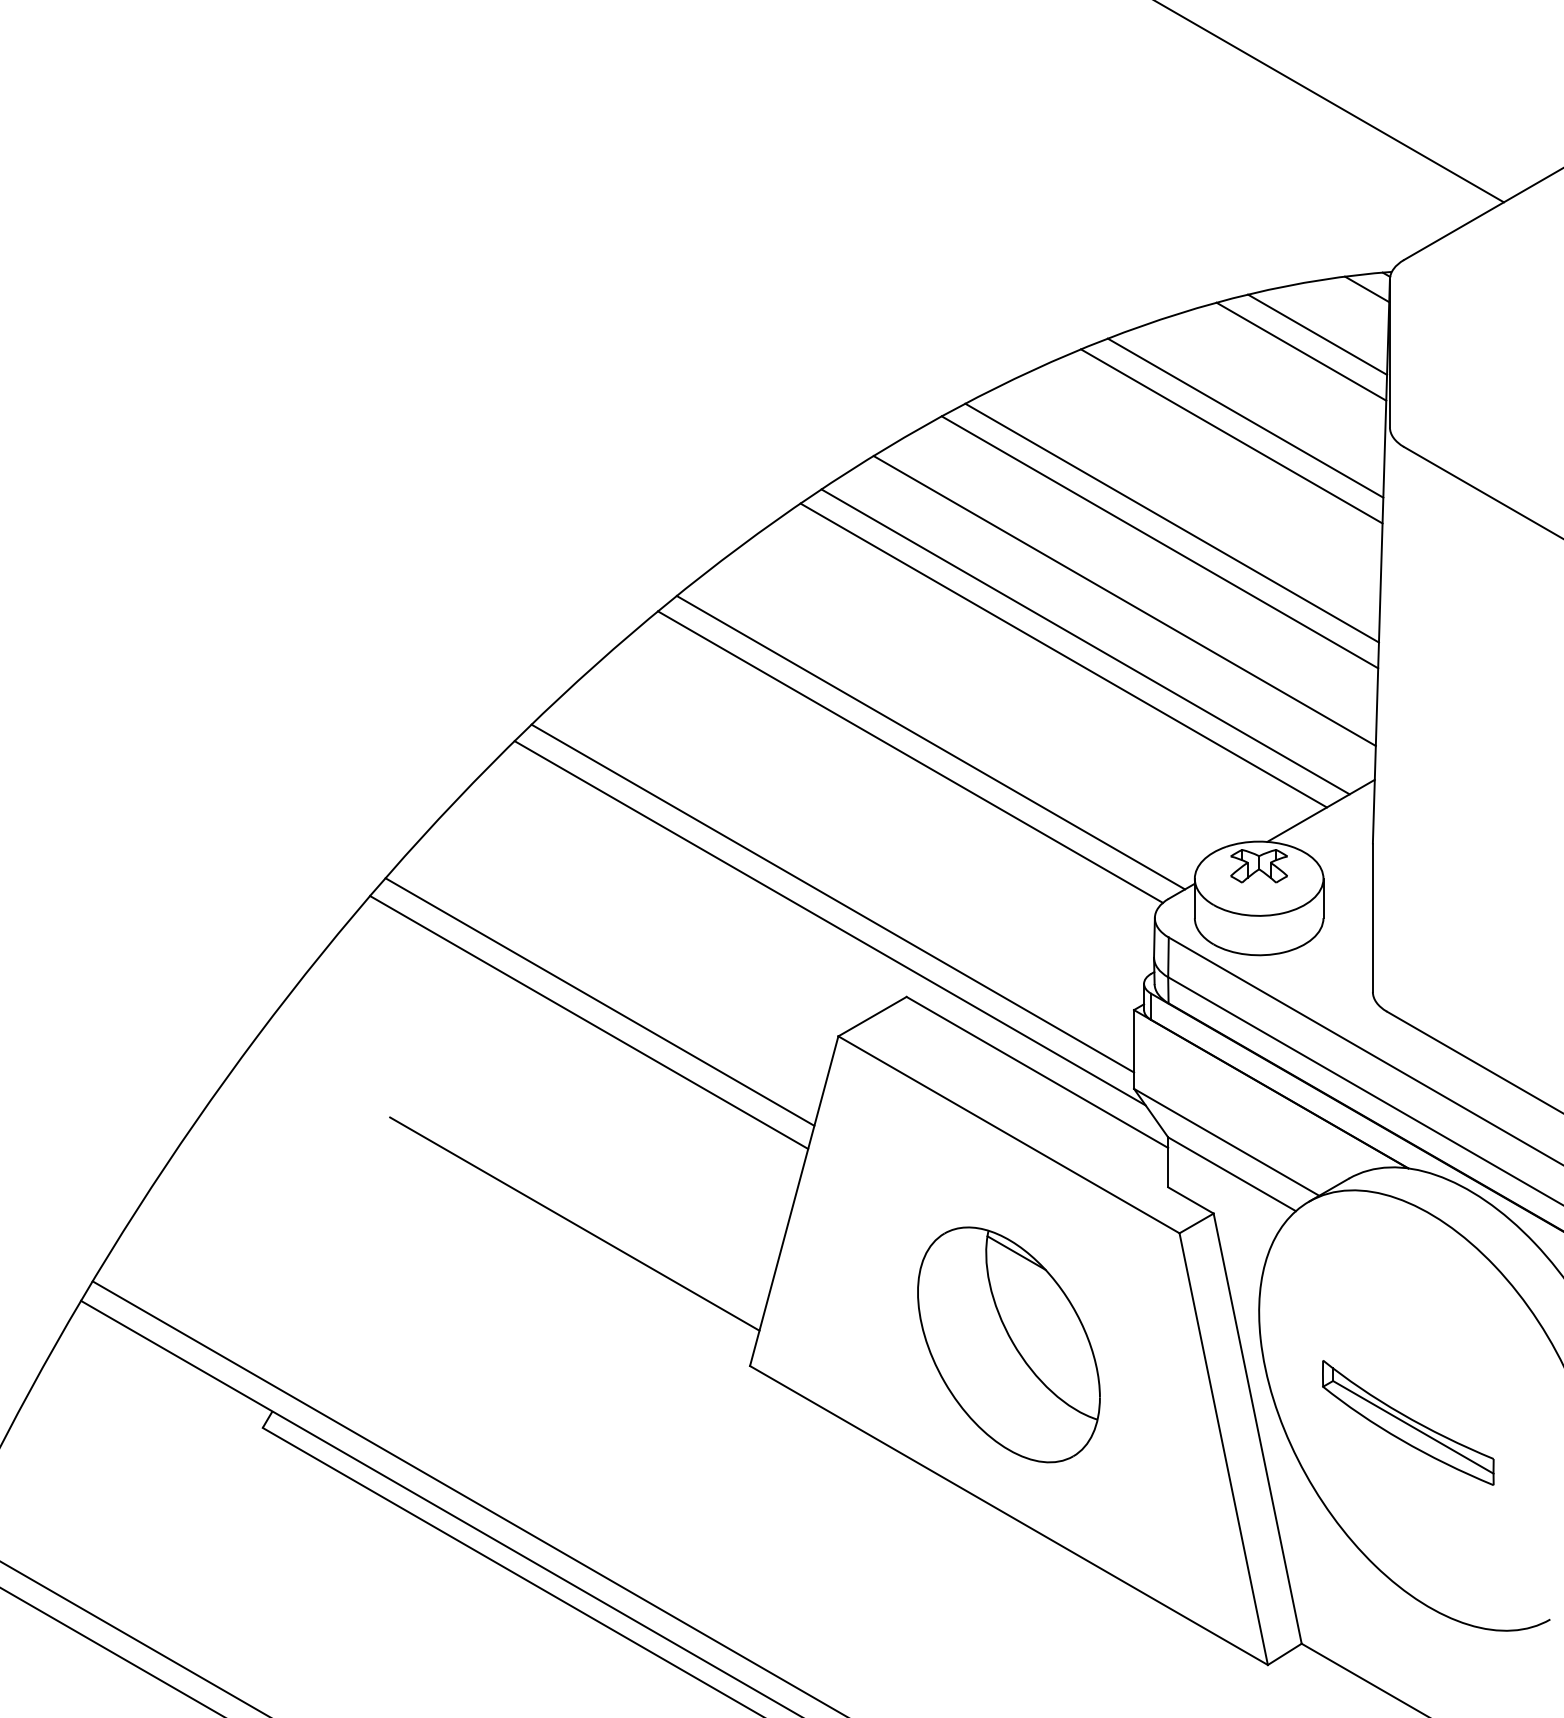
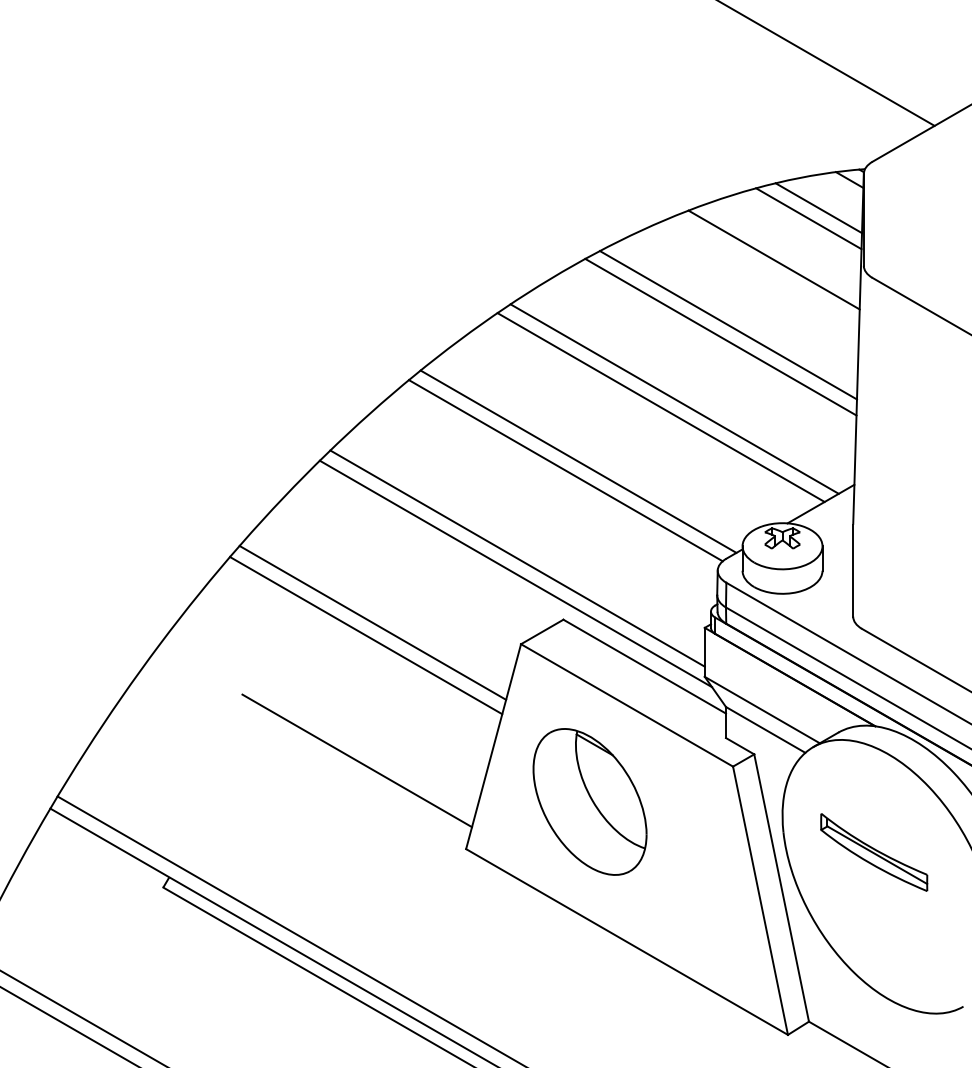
line: (1231, 436) -> (765, 271), removed
line: (1123, 600) -> (698, 373), removed
part: (1008, 1344) -> (589, 801), moved
part: (1408, 1422) -> (874, 852), moved

